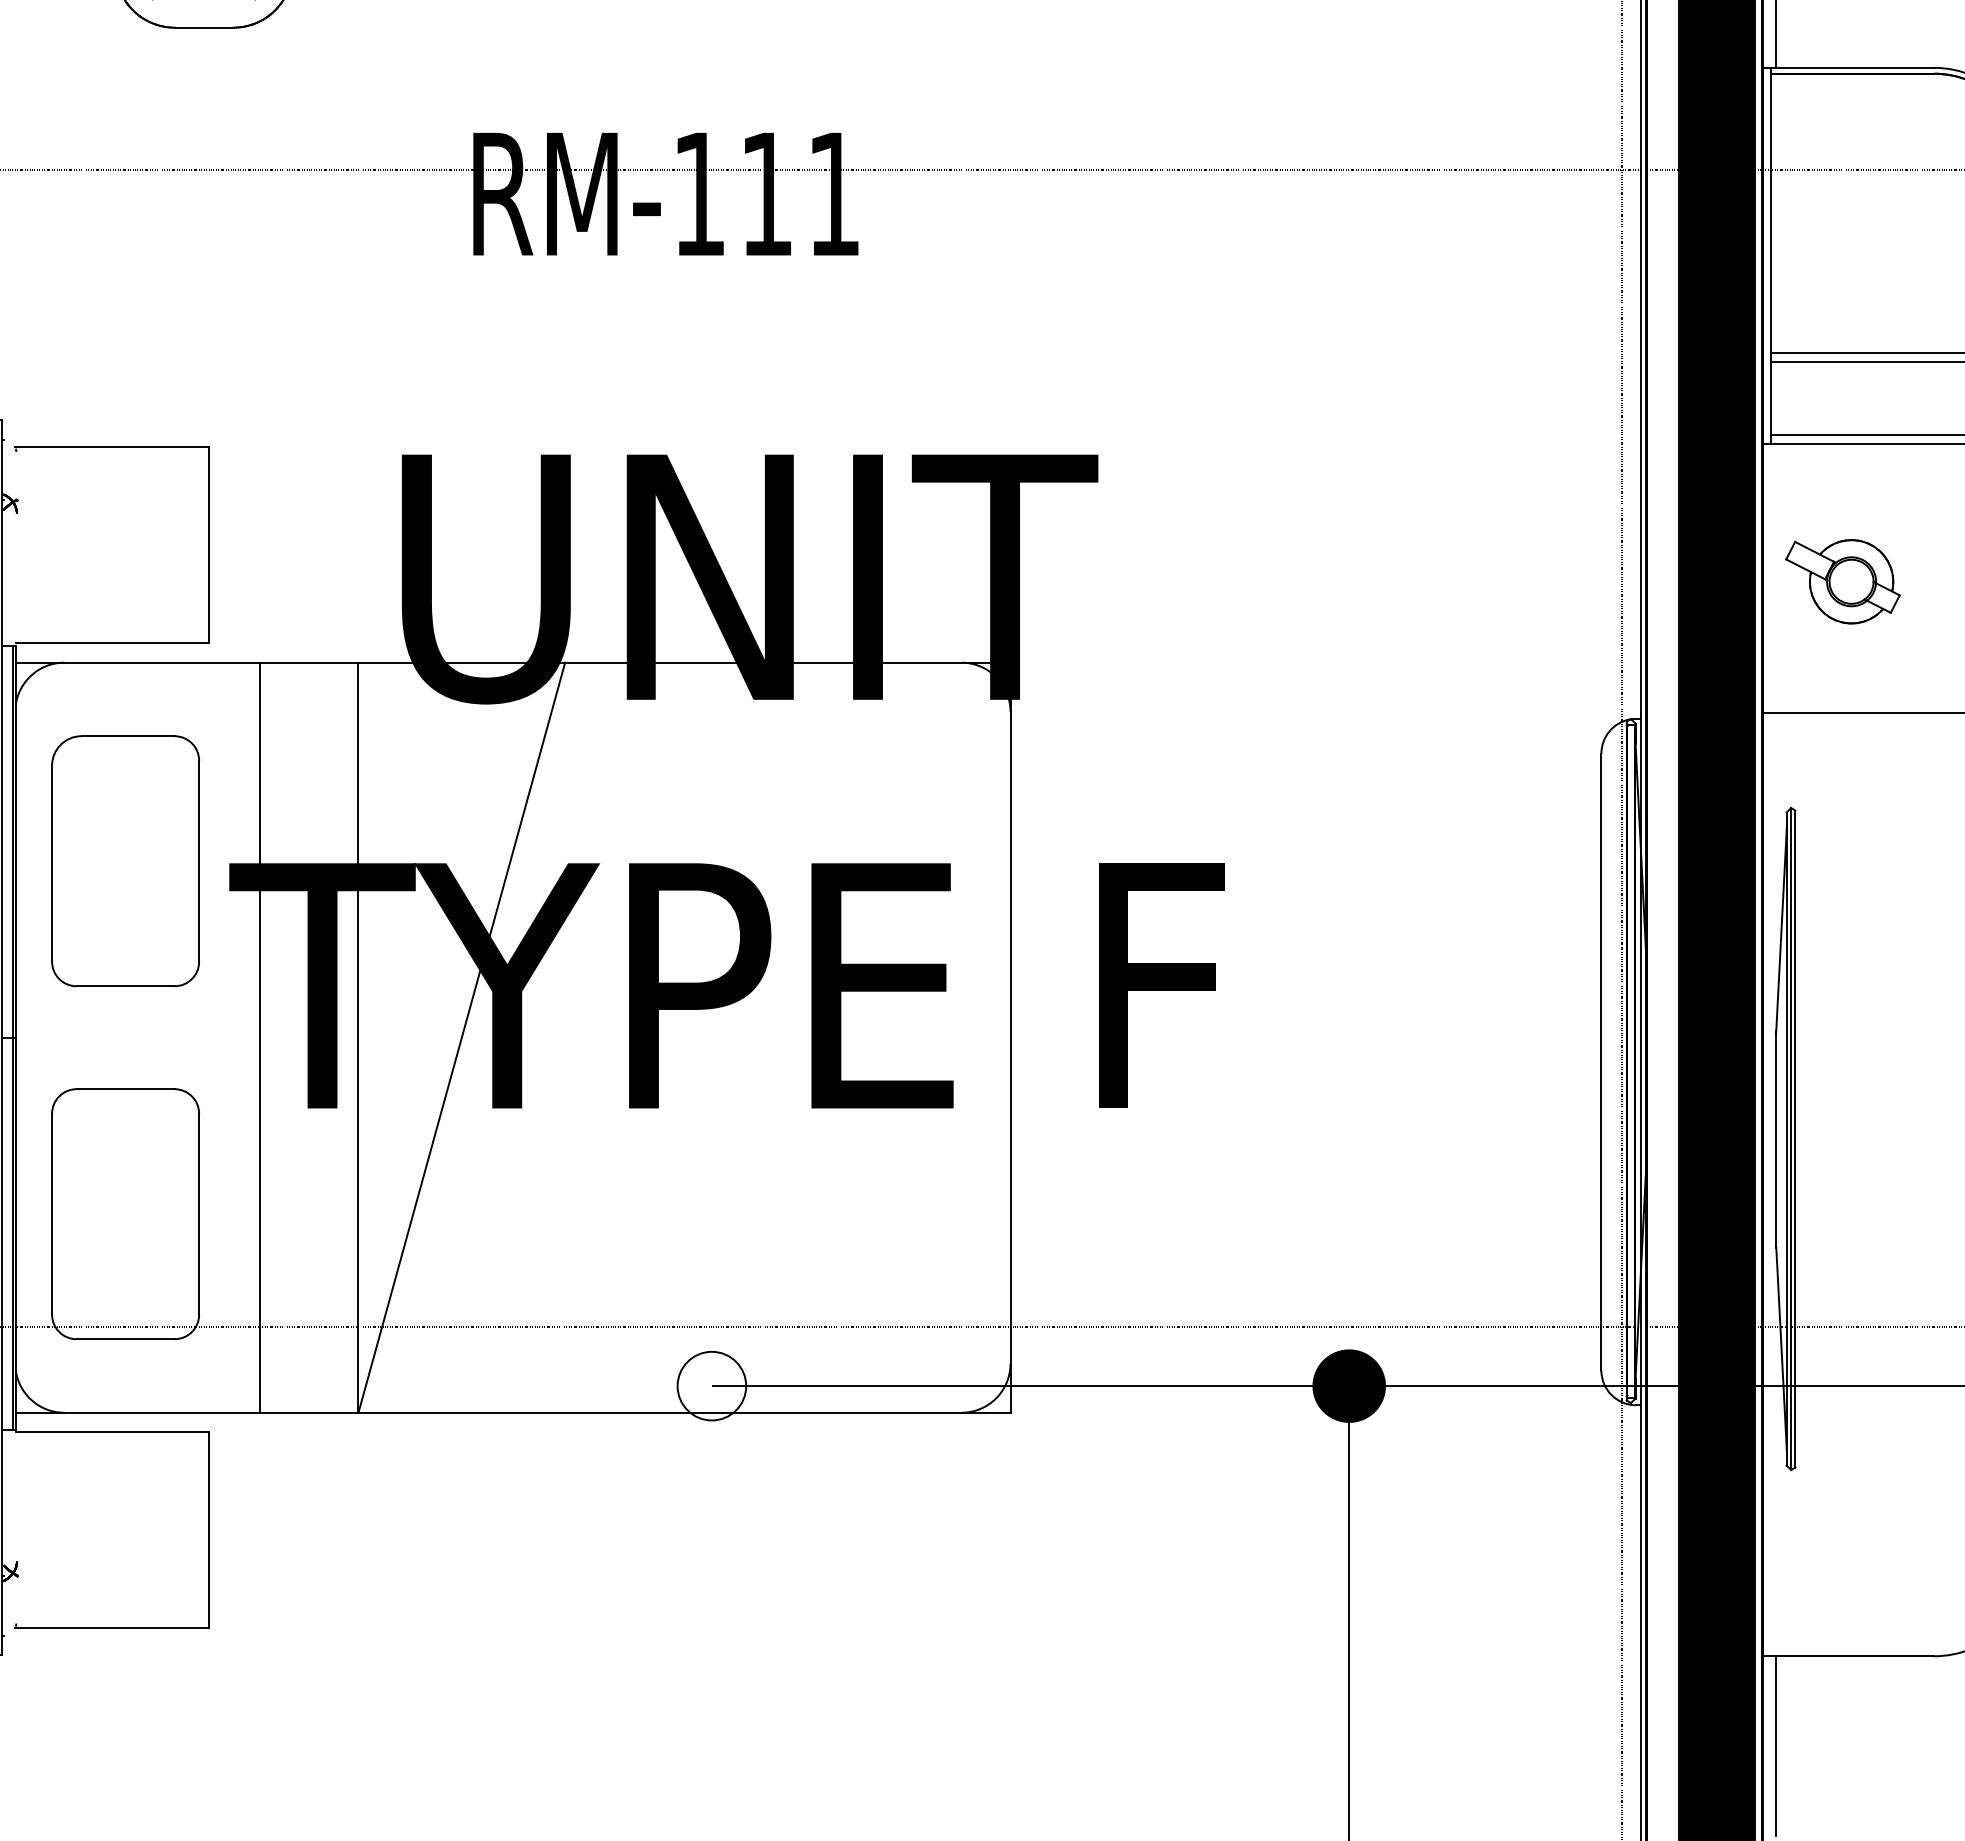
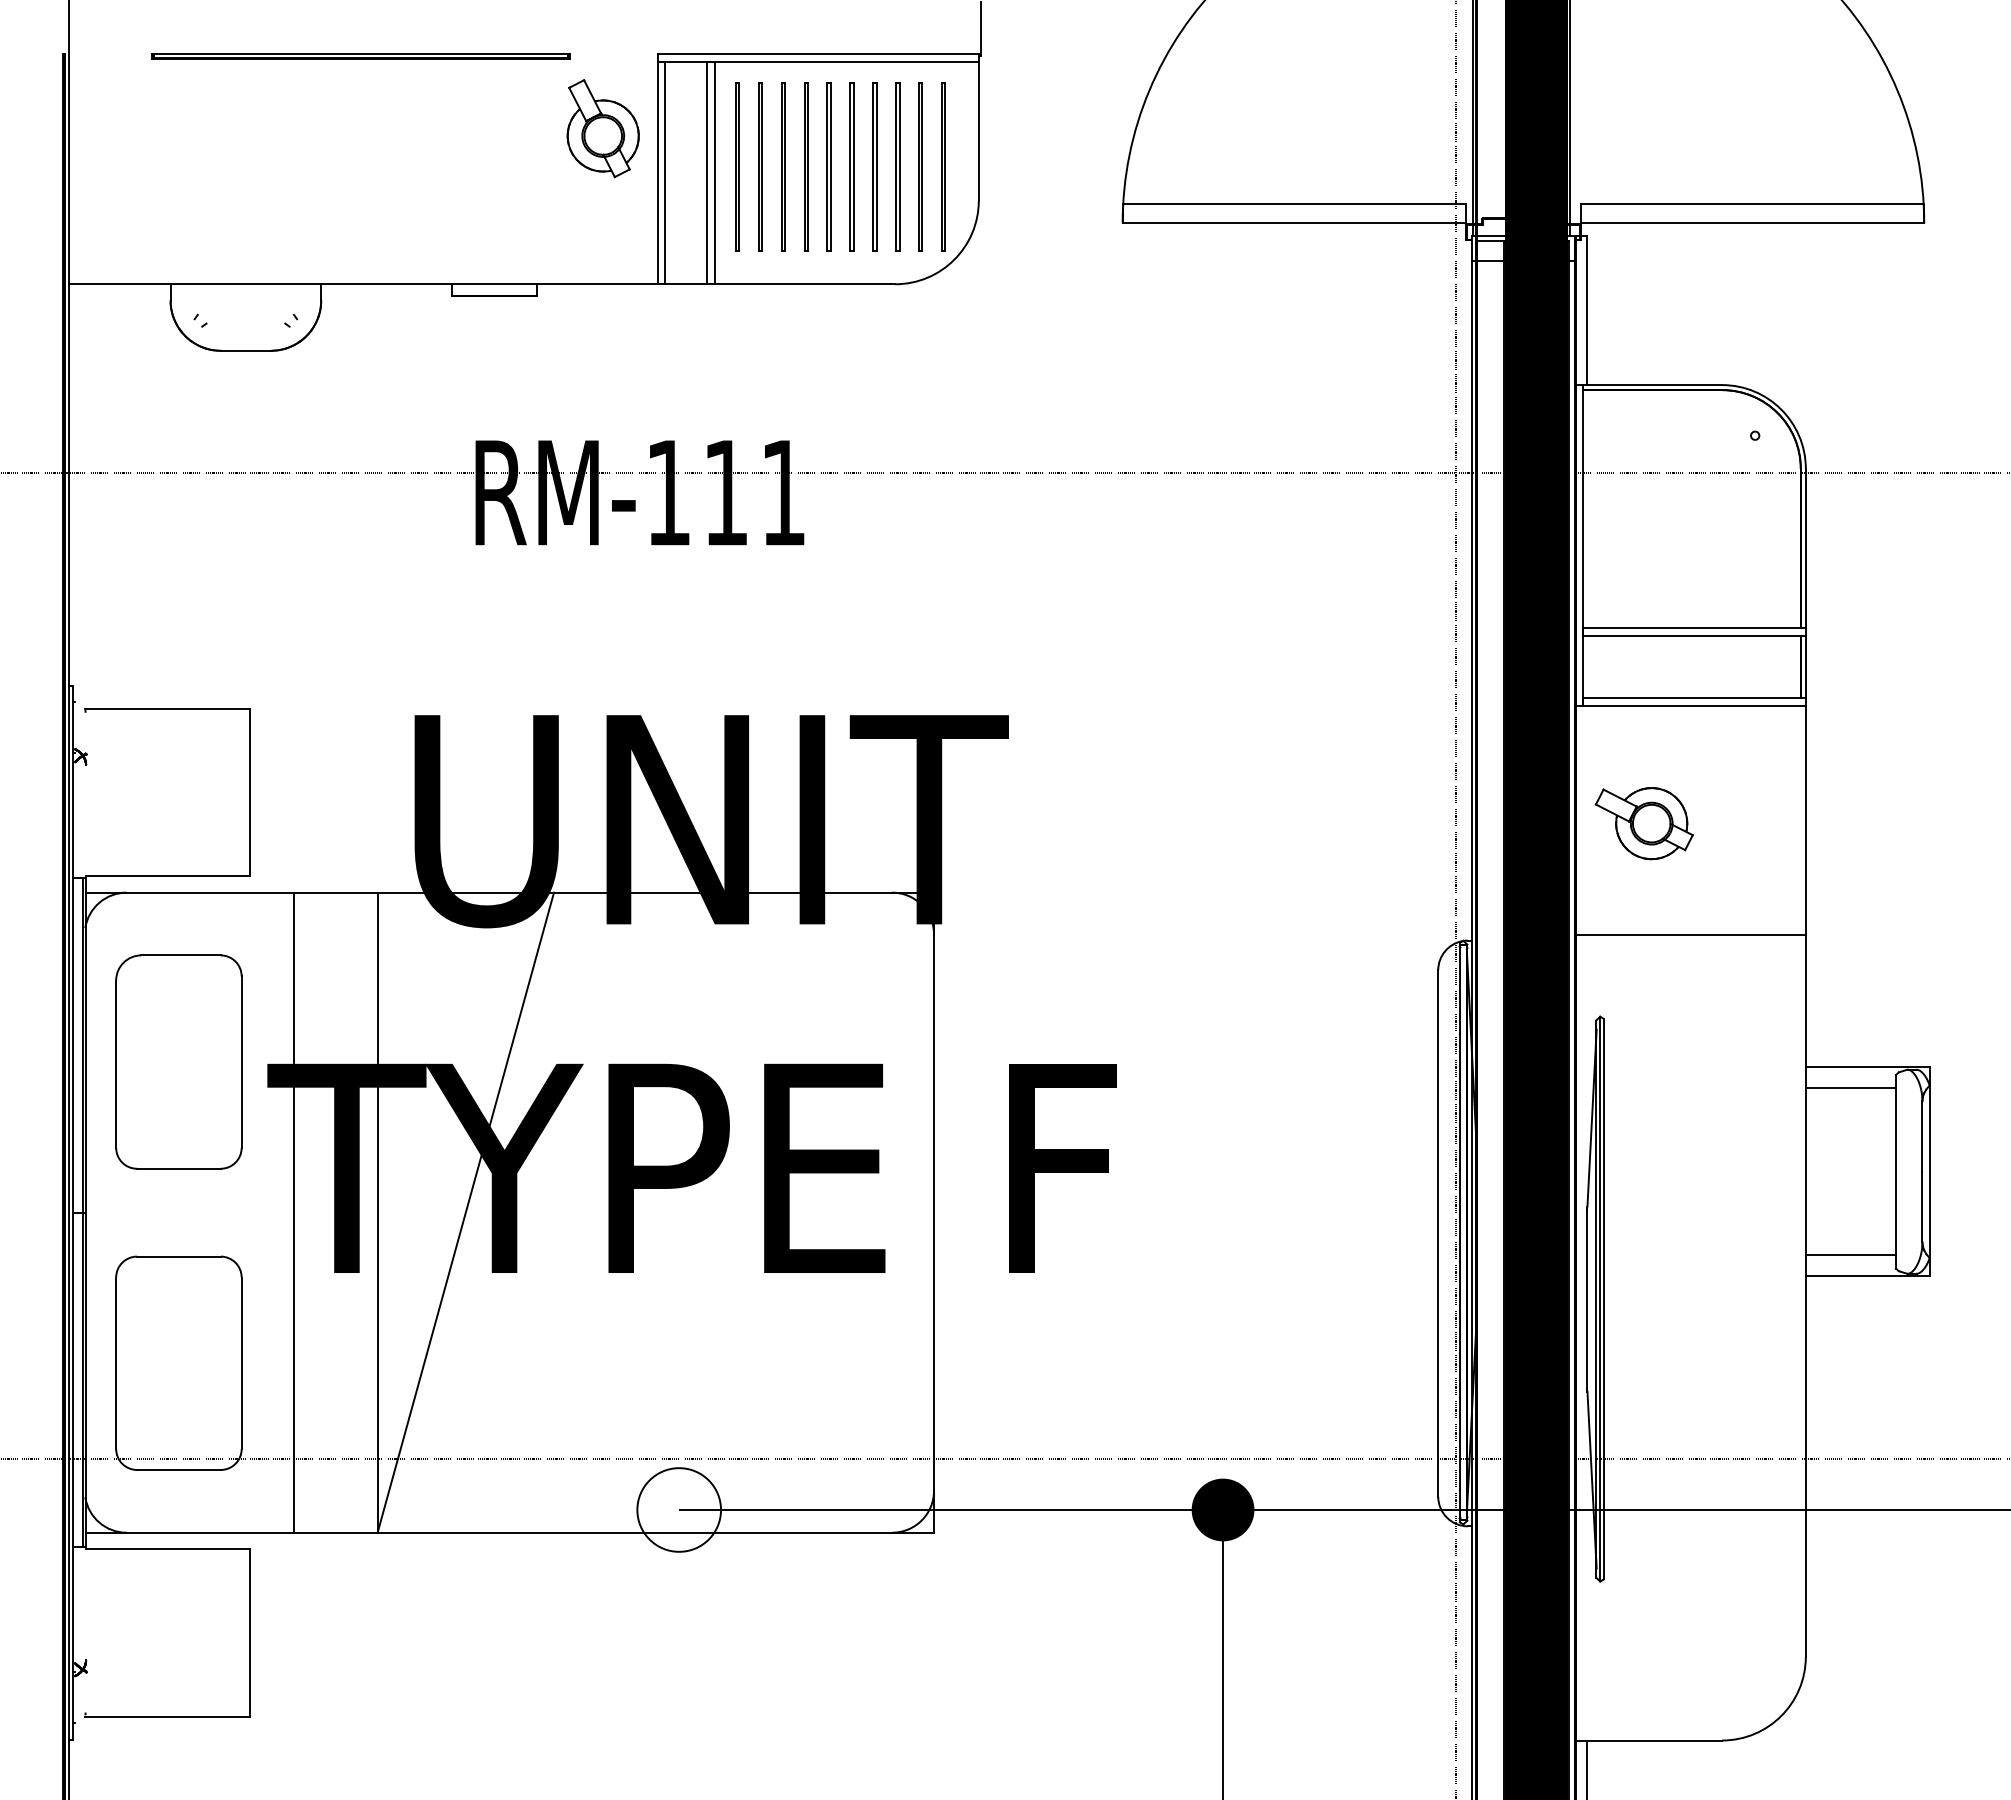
circle: (712, 1385) -> (679, 1509), size x1.43

